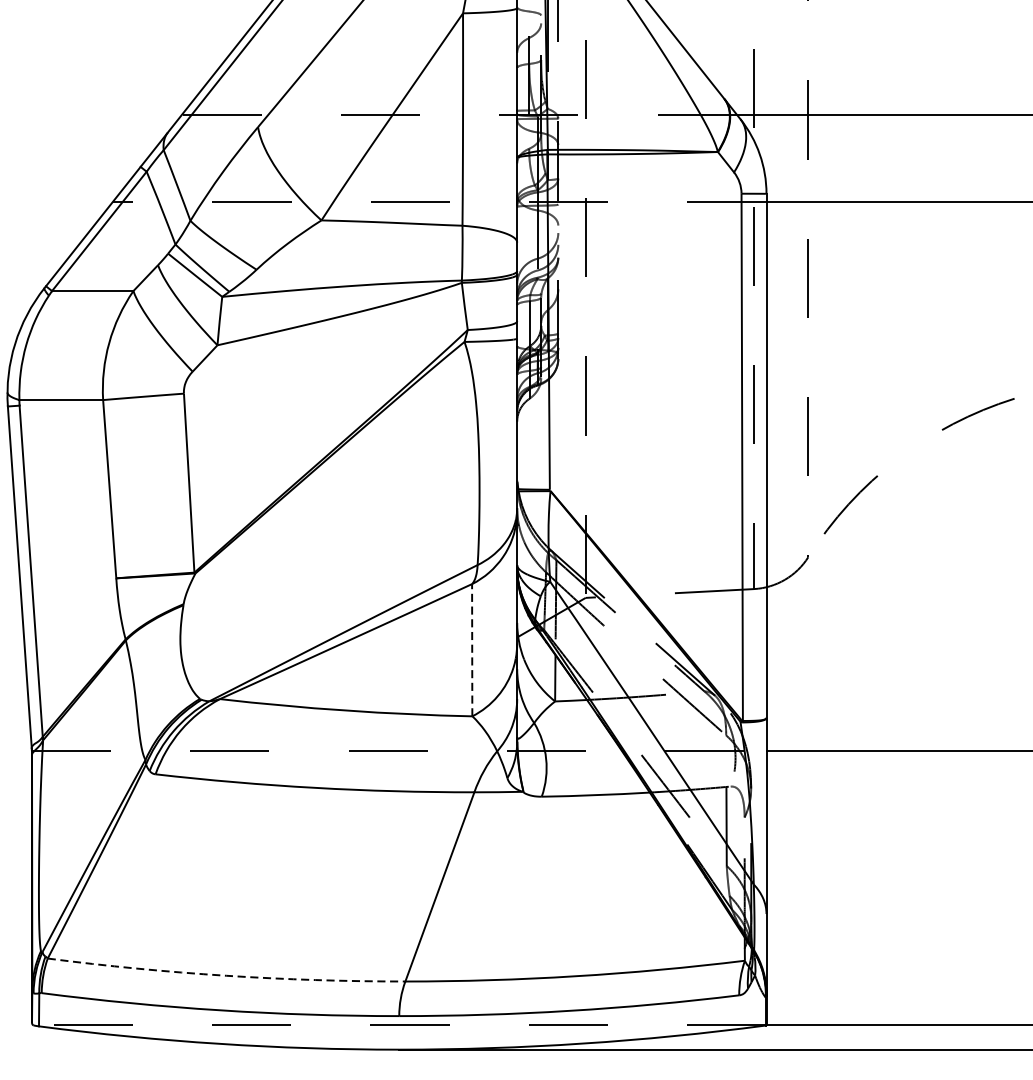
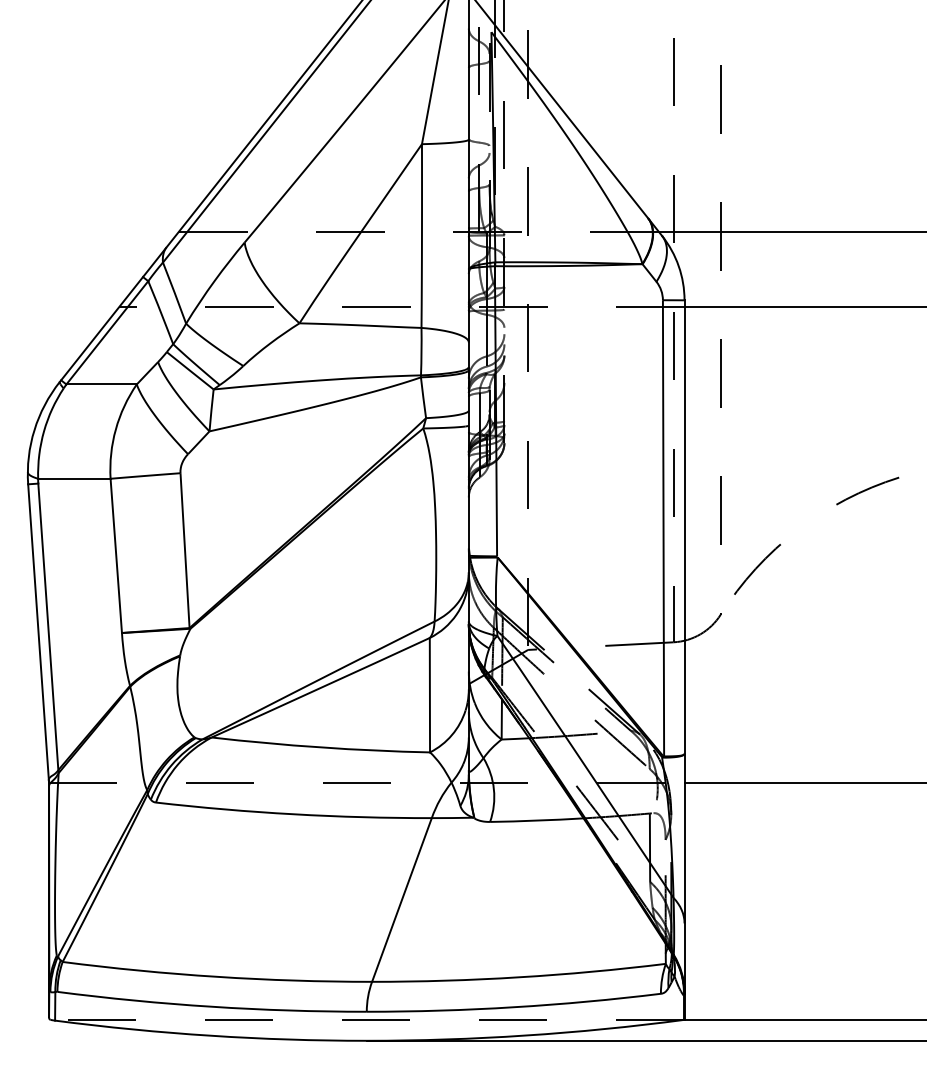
line: (471, 649) -> (429, 694), dashed -> solid
arc: (226, 975) -> (217, 976), dashed -> solid

